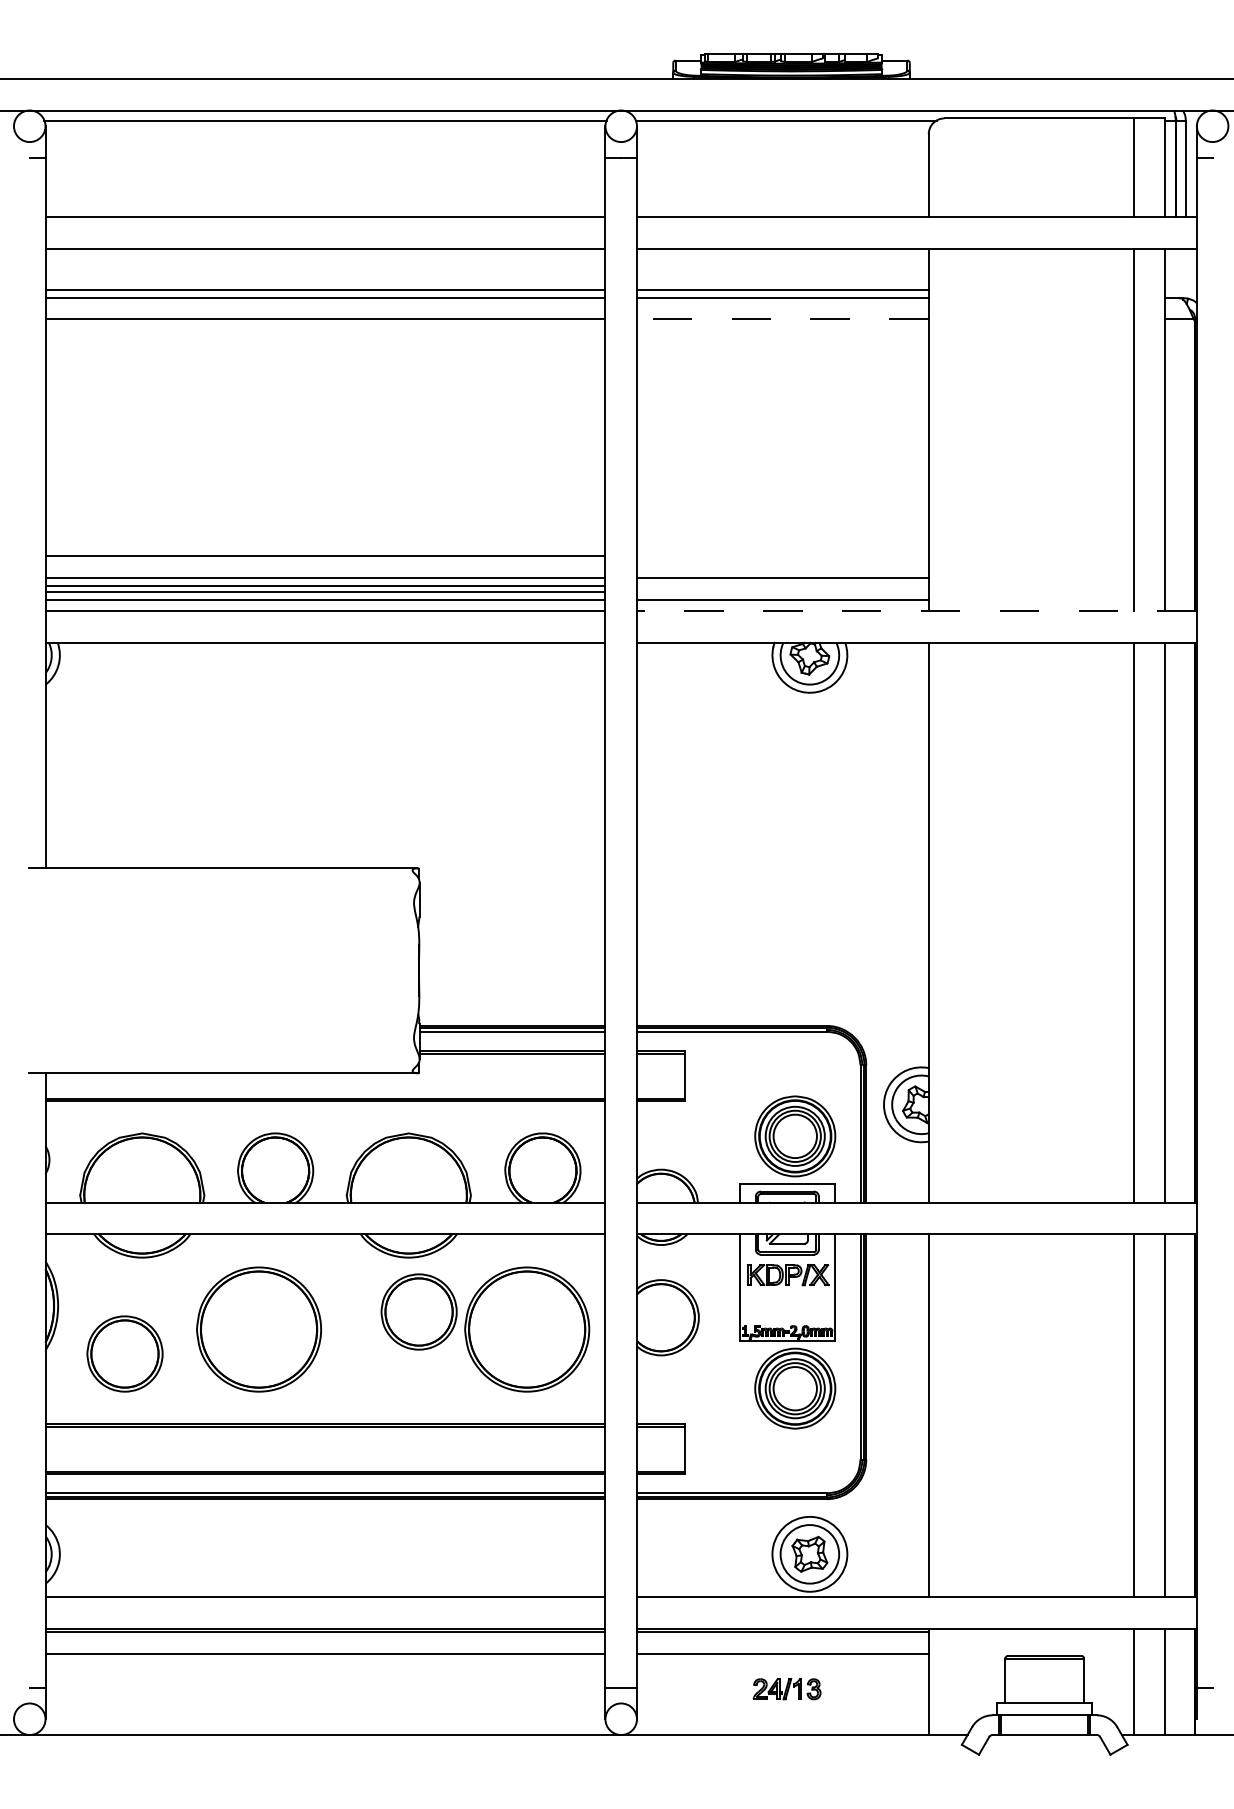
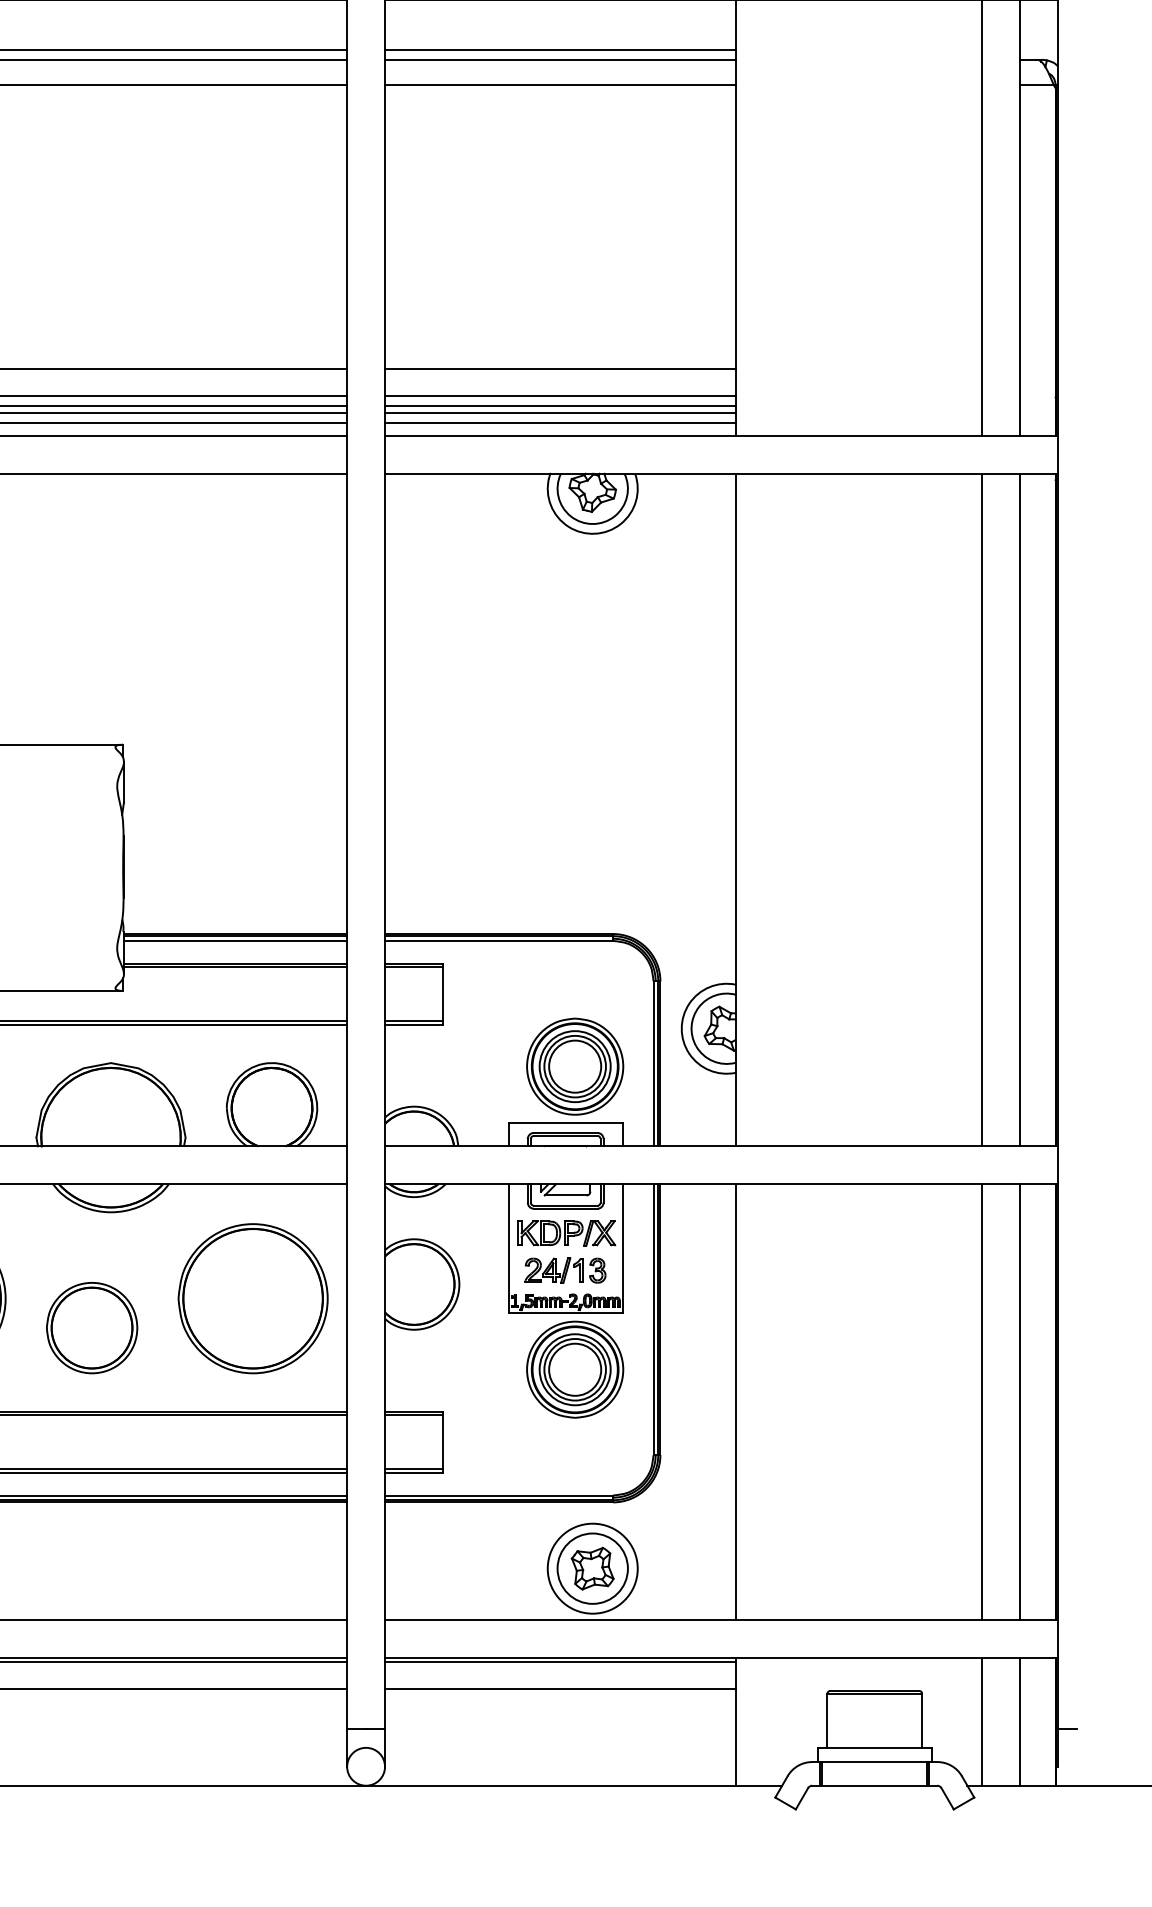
line: (782, 319) -> (559, 85), dashed -> solid
line: (782, 555) -> (559, 368), added
line: (782, 586) -> (559, 406), added
line: (782, 592) -> (559, 413), added
line: (916, 611) -> (720, 436), dashed -> solid
part: (418, 1311) -> (91, 1327), moved
part: (786, 1689) -> (564, 1271), moved

